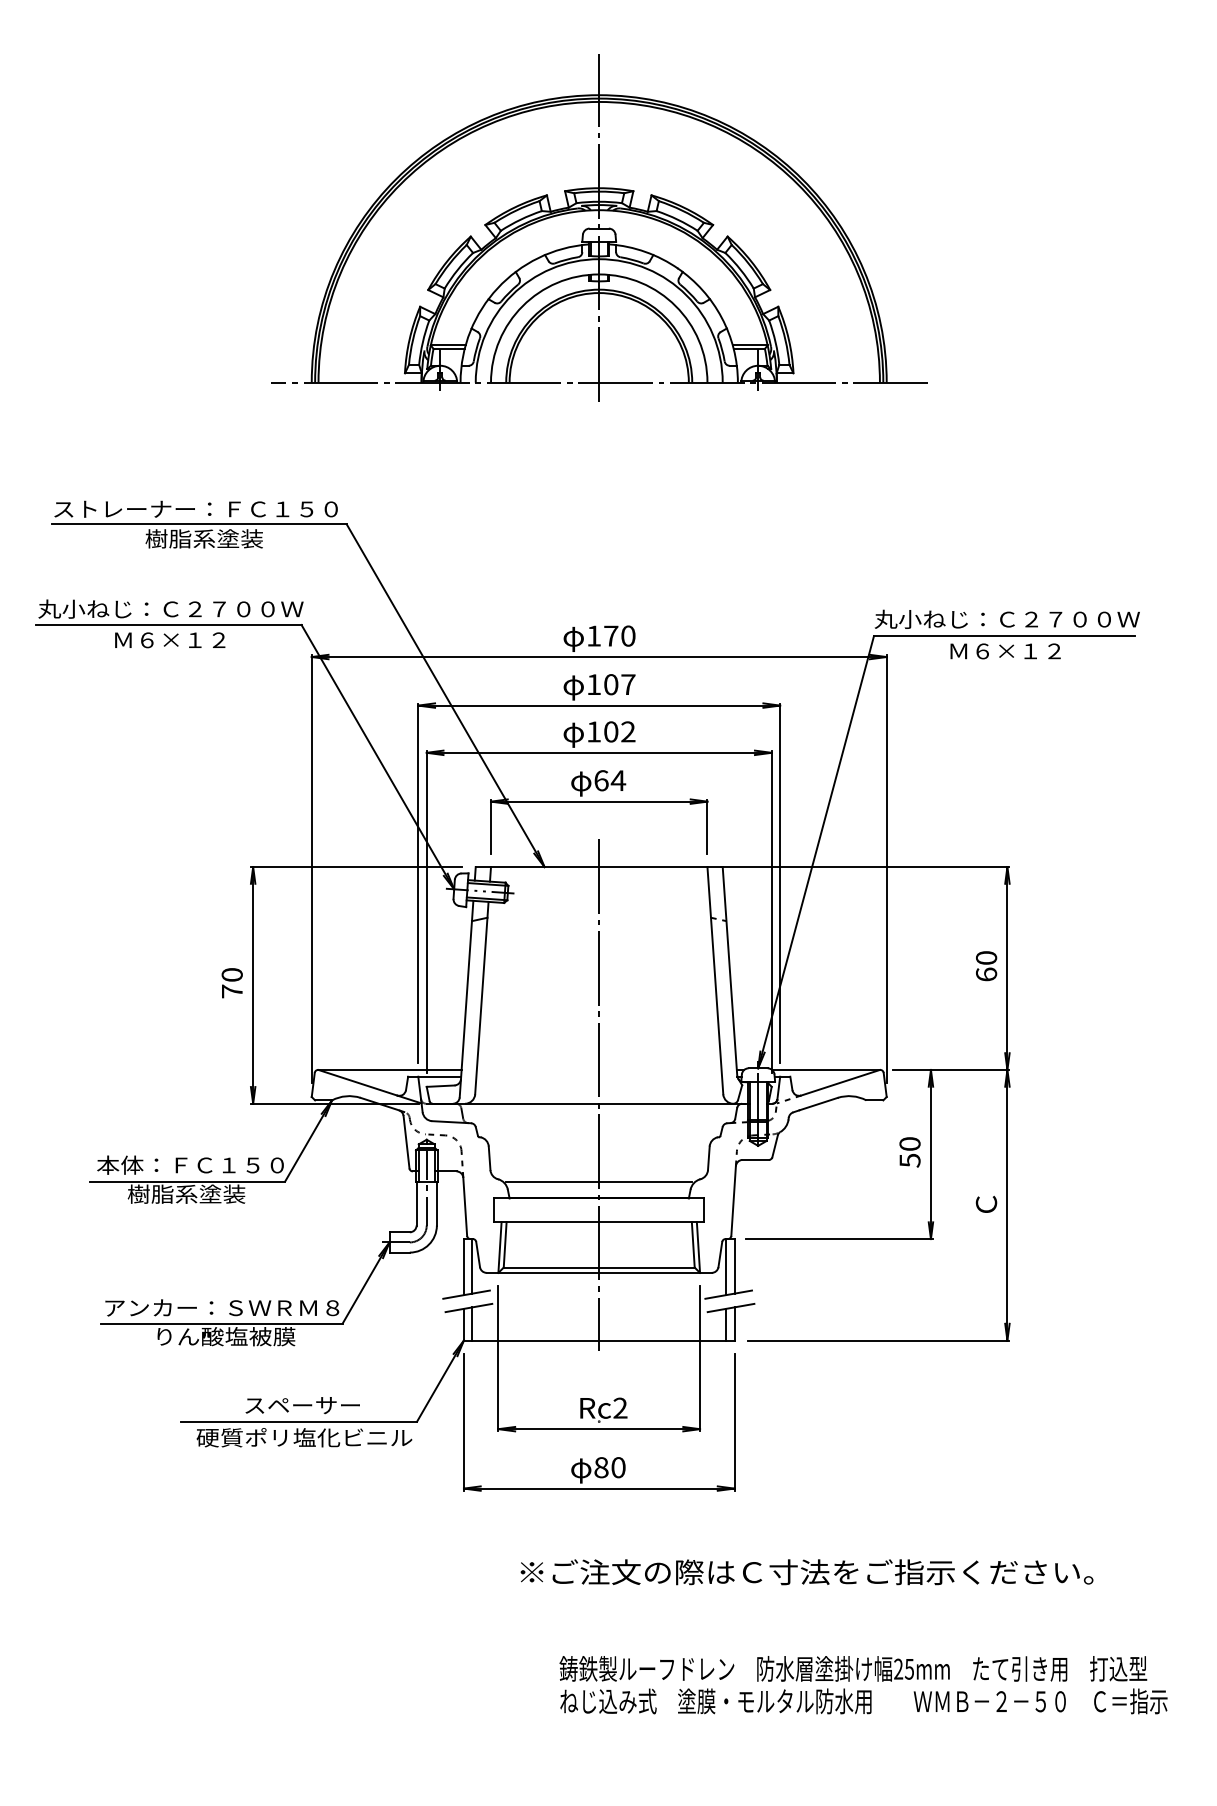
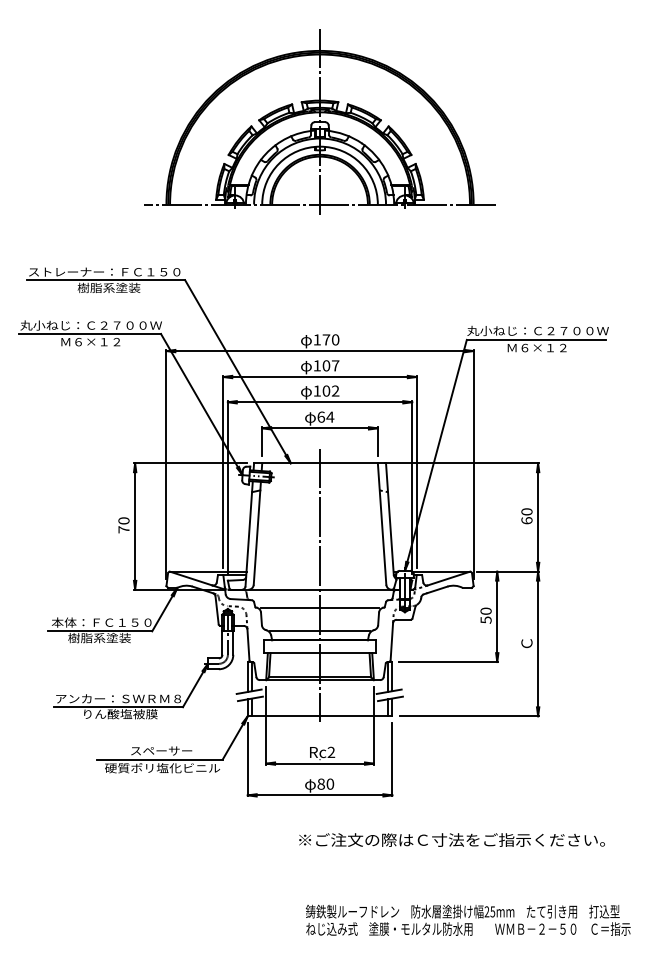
line: (598, 1136) -> (319, 607), added
text: (805, 1571) -> (451, 839), moved
text: (863, 1683) -> (468, 919), moved

